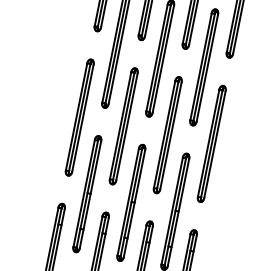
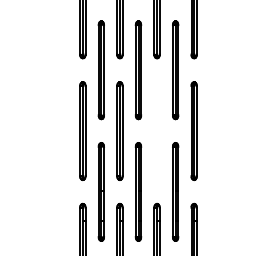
part: (167, 134) -> (156, 130), removed

